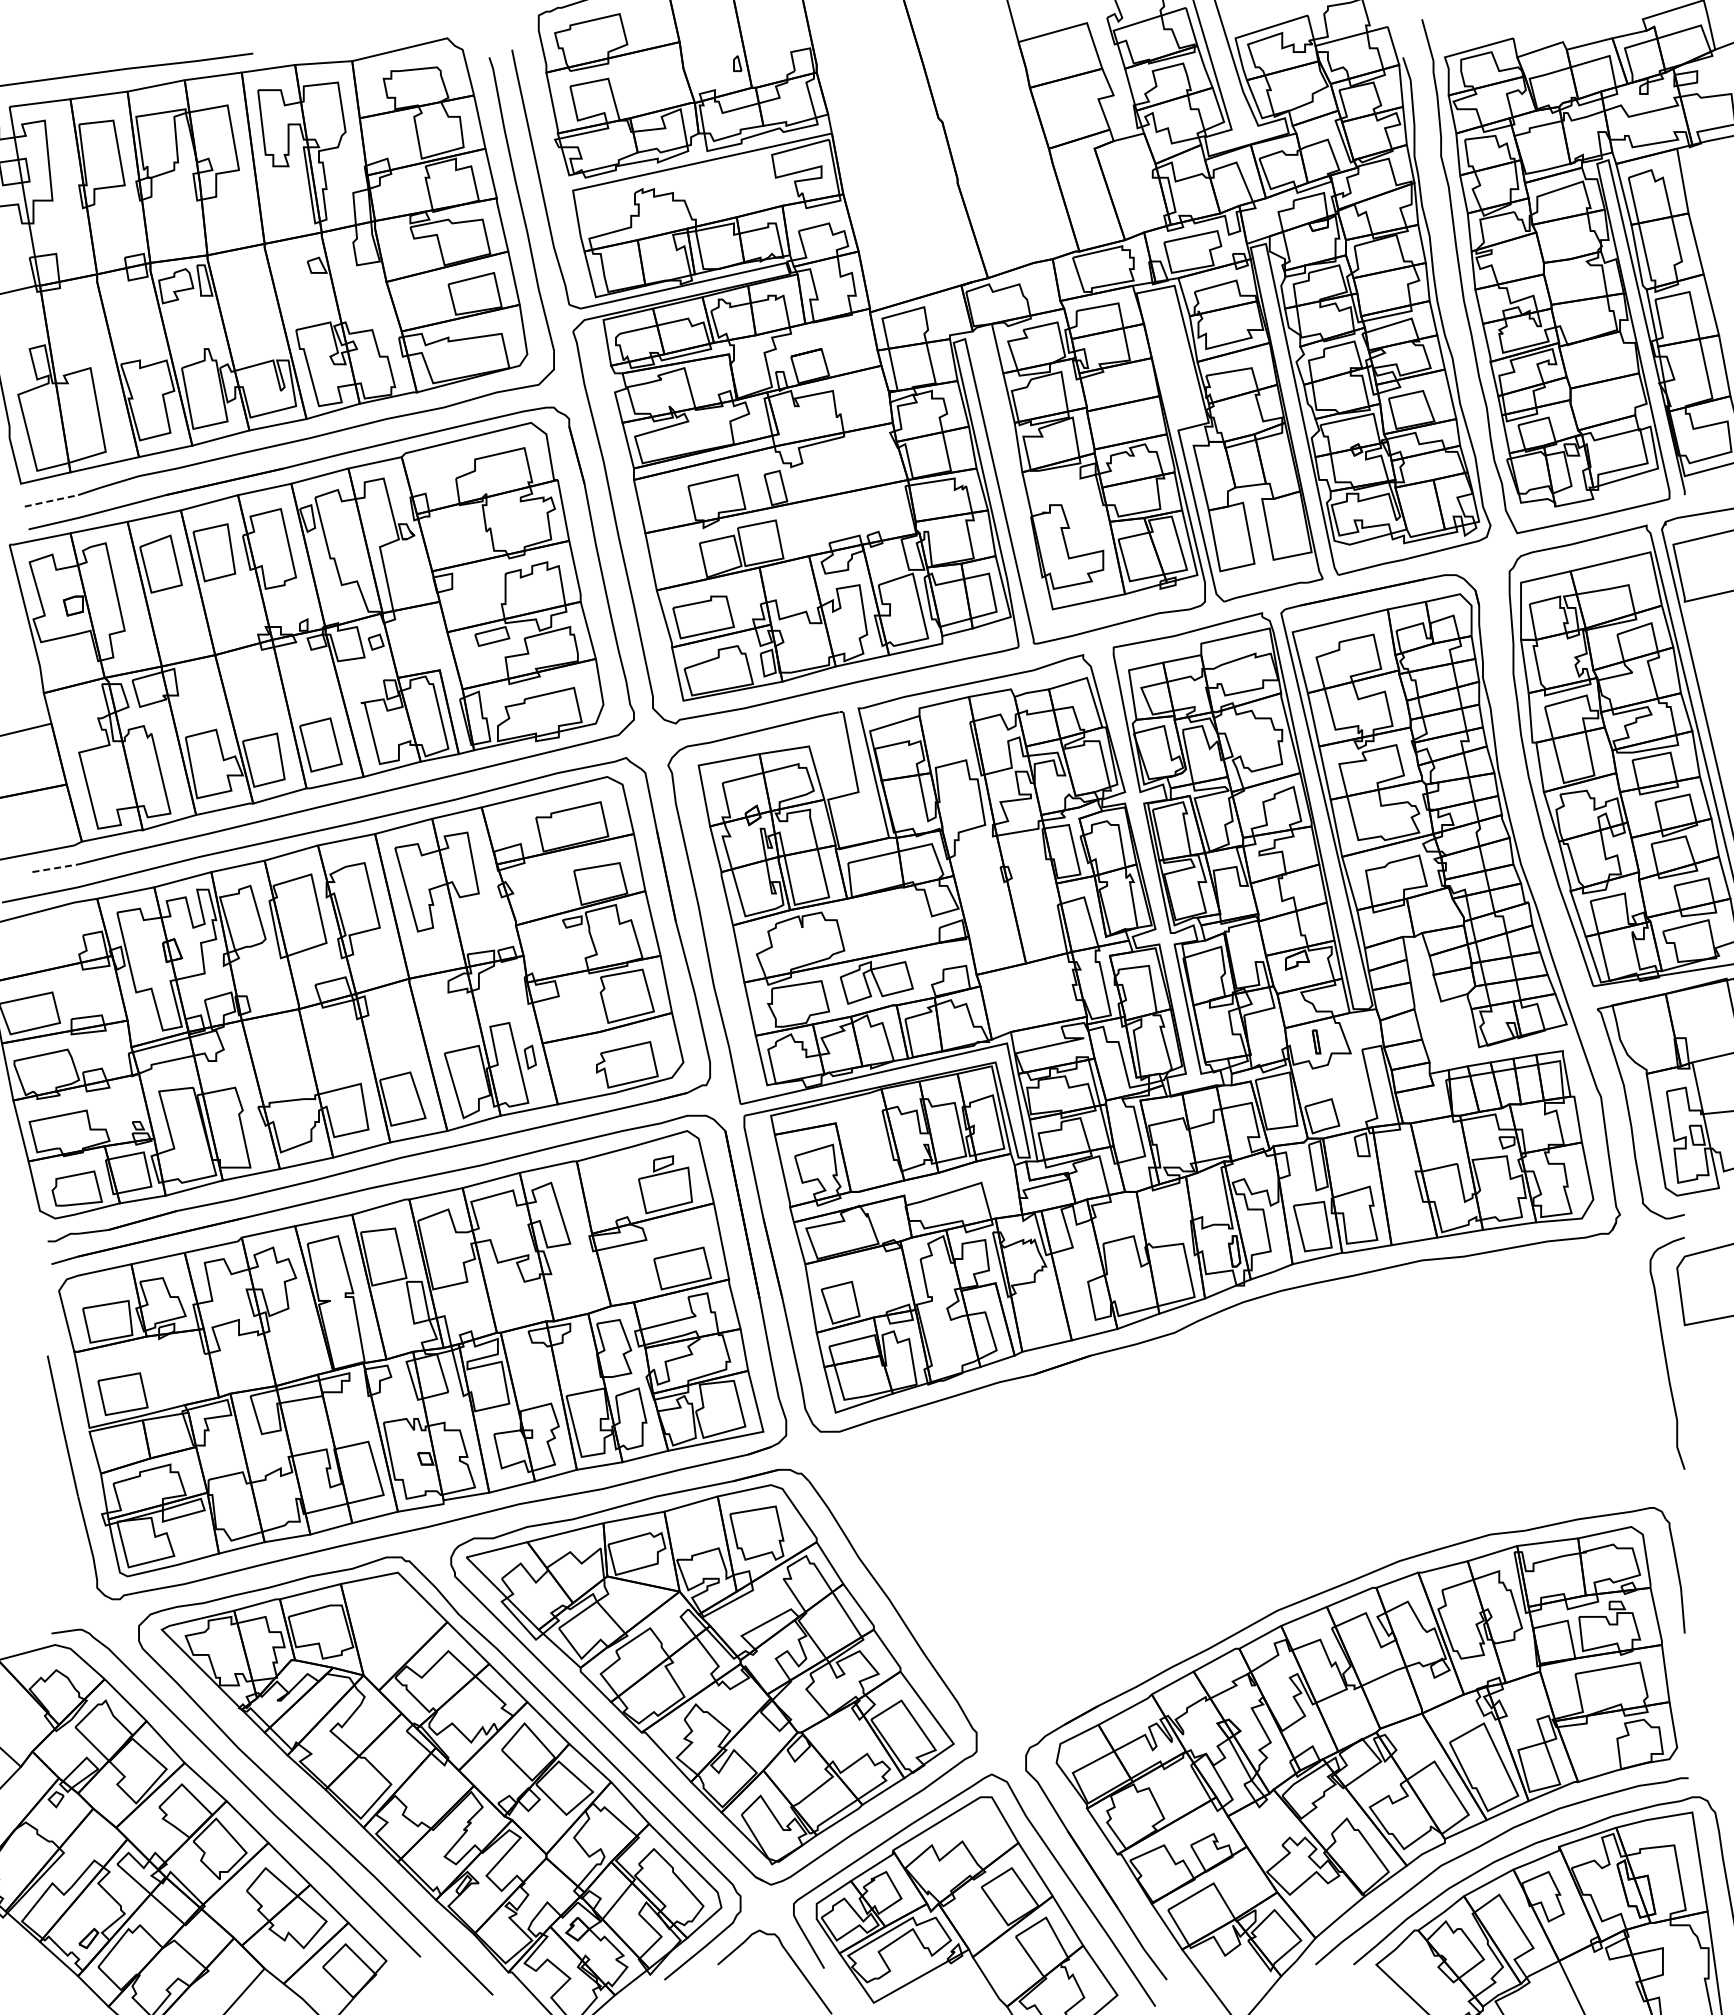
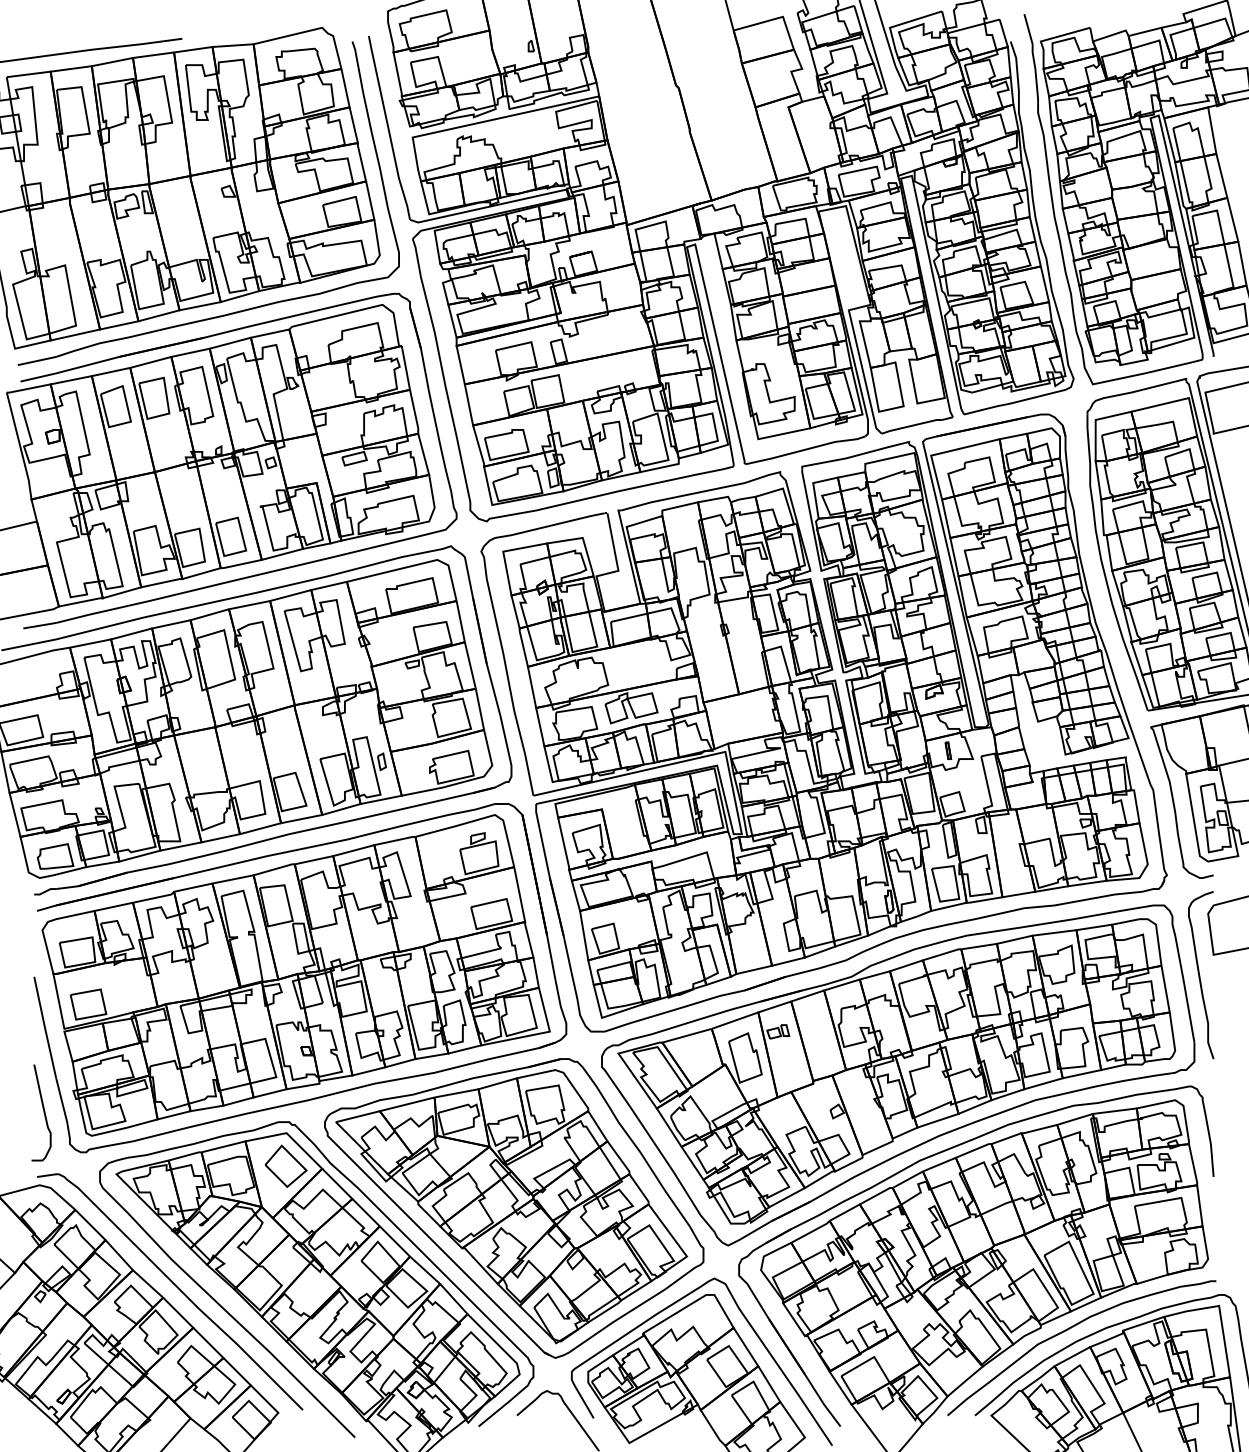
line: (51, 500) -> (37, 360), dashed -> solid
line: (55, 868) -> (39, 625), dashed -> solid
part: (1246, 1492) -> (897, 1075), added
curve: (60, 1542) -> (43, 1111), added
part: (397, 1618) -> (286, 1166), added

